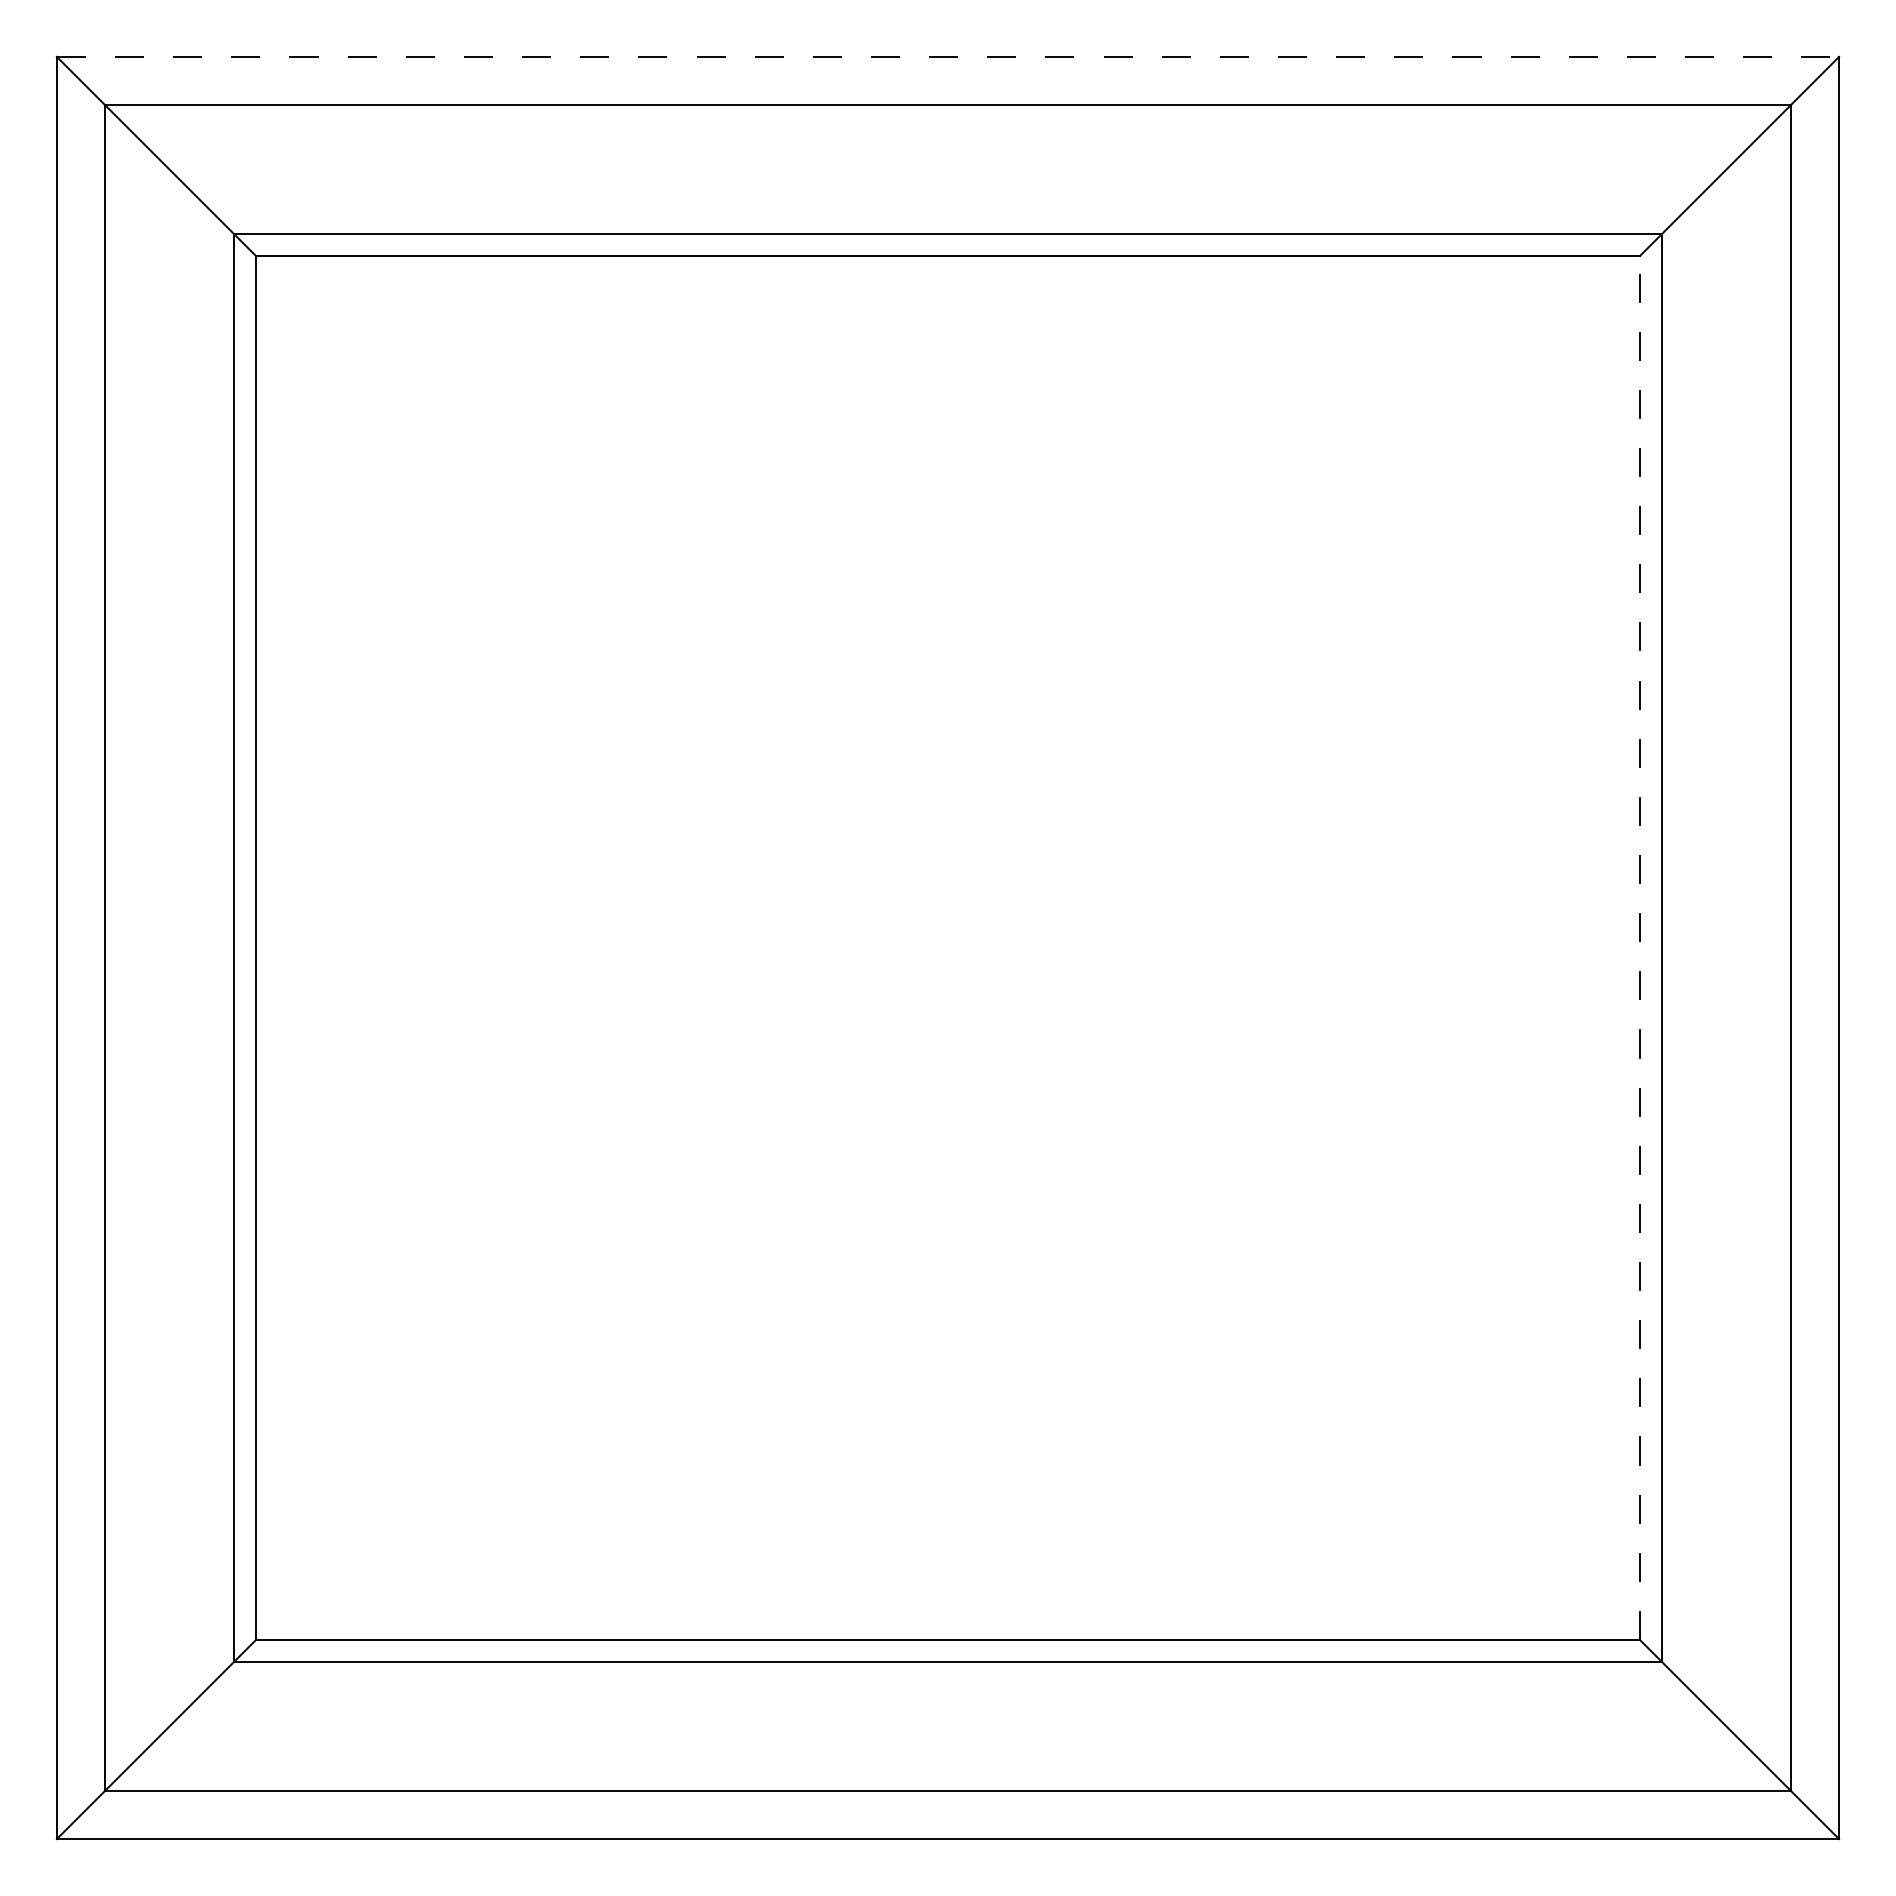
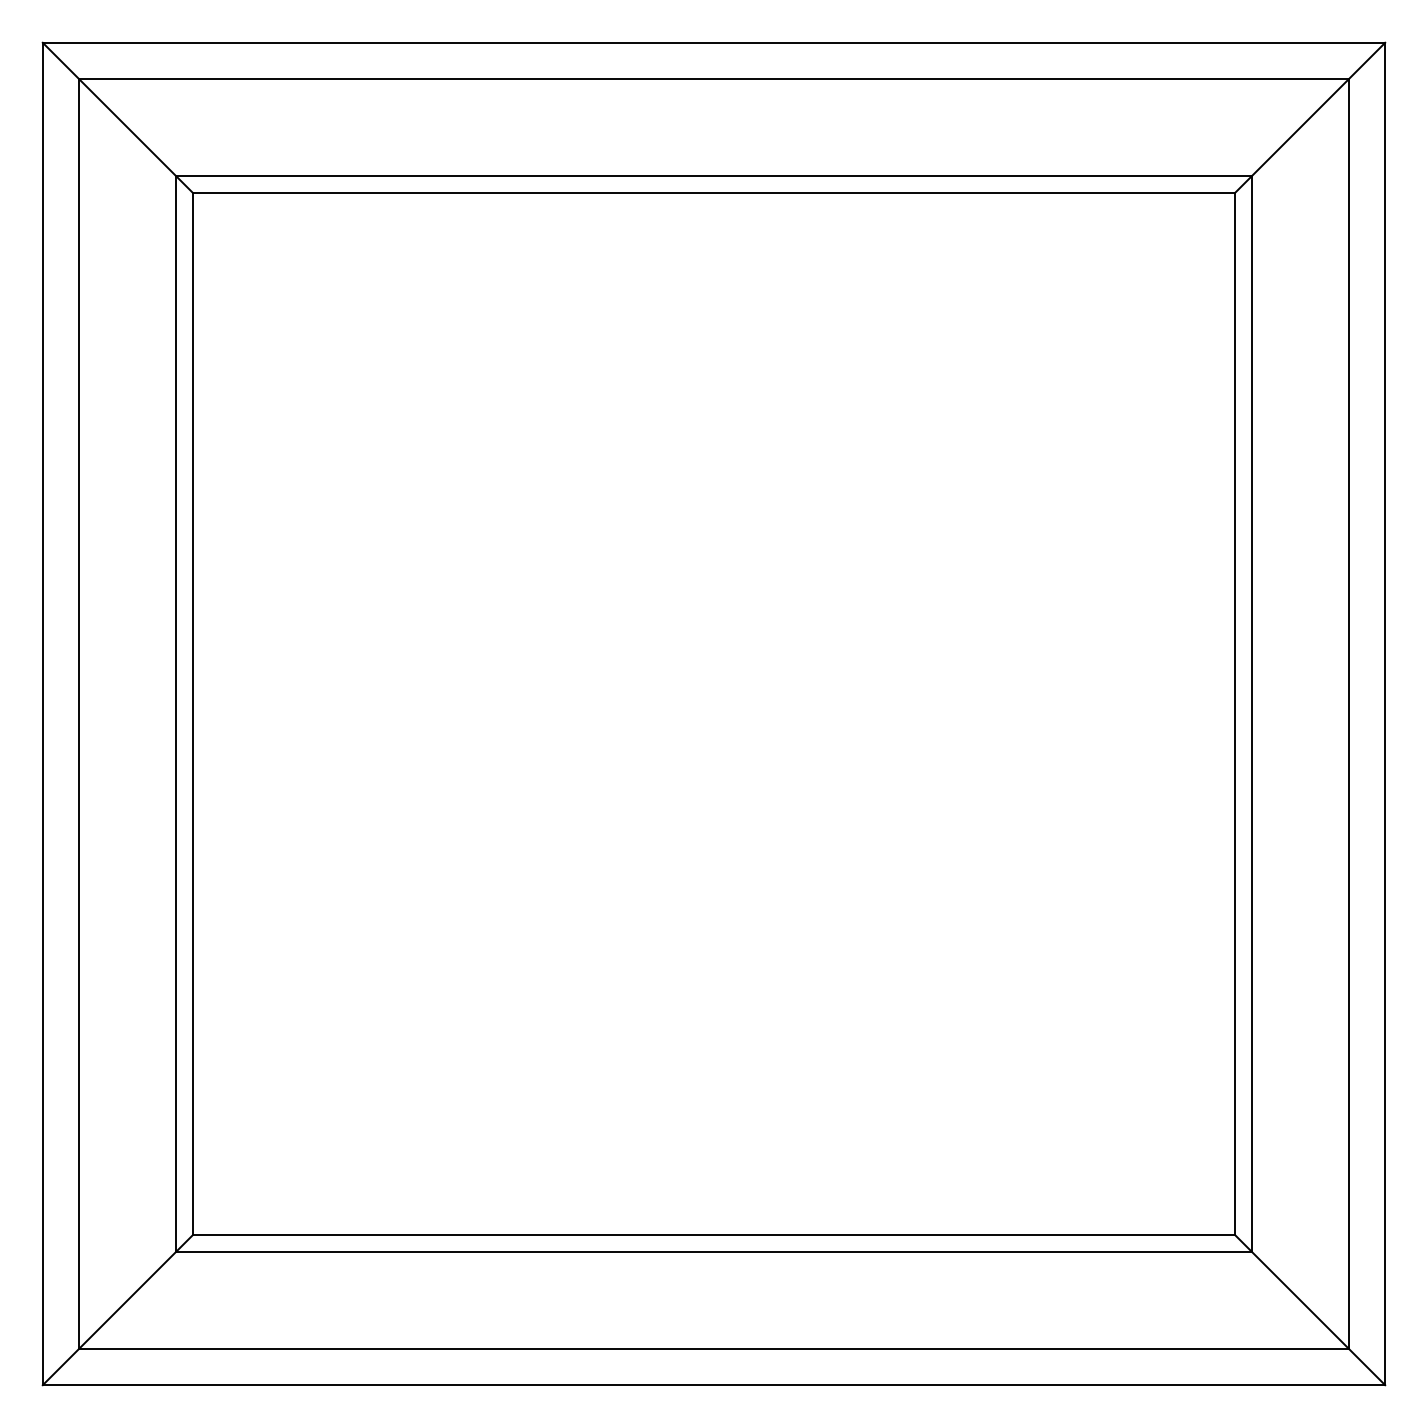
line: (948, 56) -> (714, 42), dashed -> solid
line: (1640, 947) -> (1235, 713), dashed -> solid

